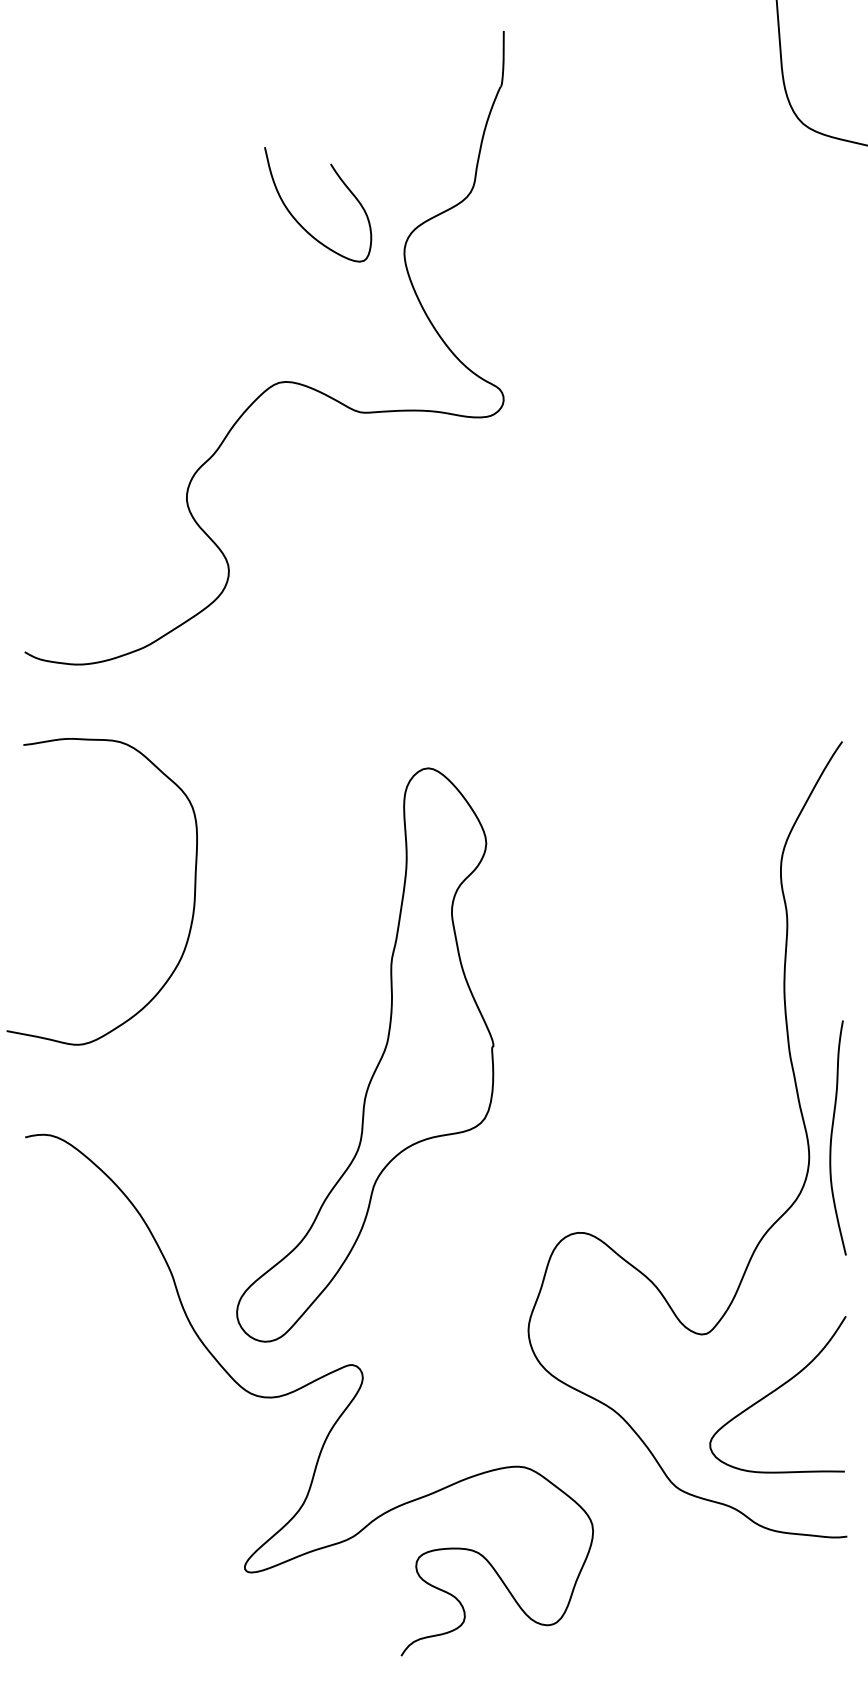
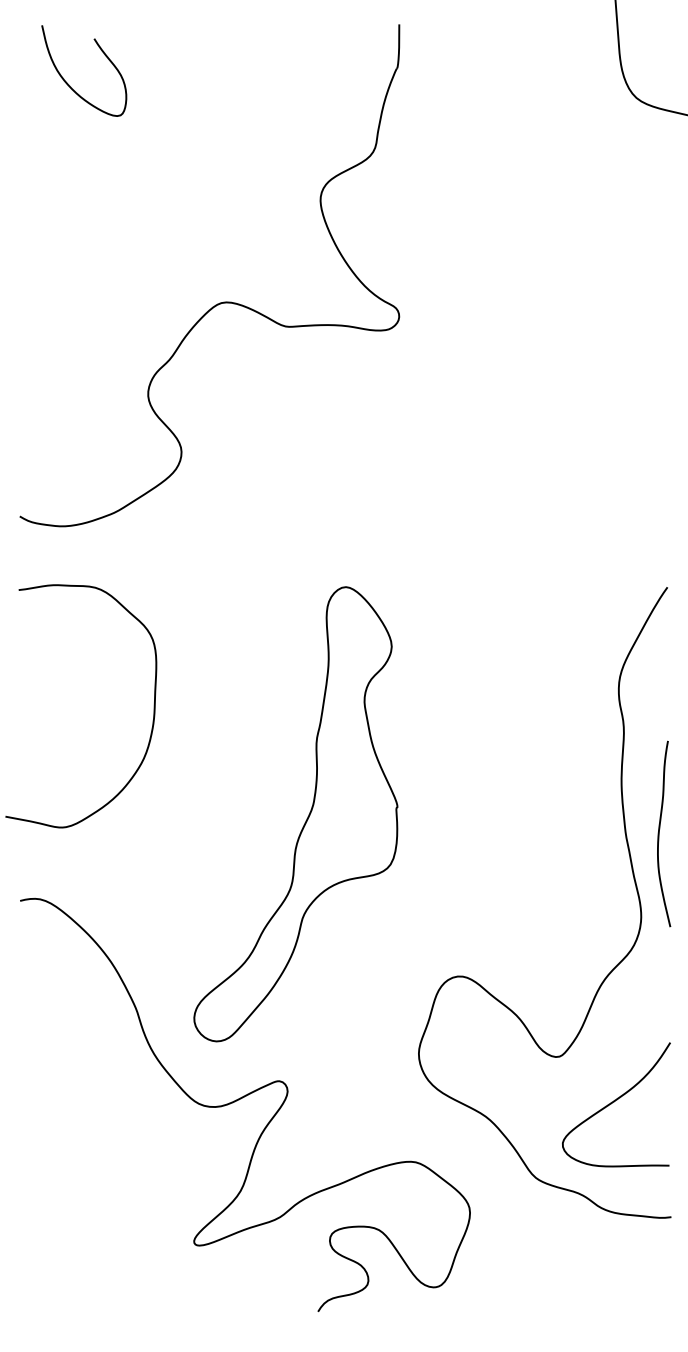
curve: (299, 222) -> (69, 85), moved
part: (378, 1061) -> (306, 819), moved
curve: (832, 1137) -> (659, 833), moved

